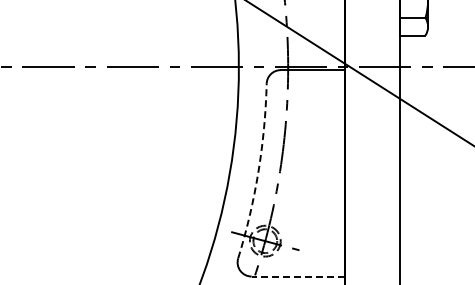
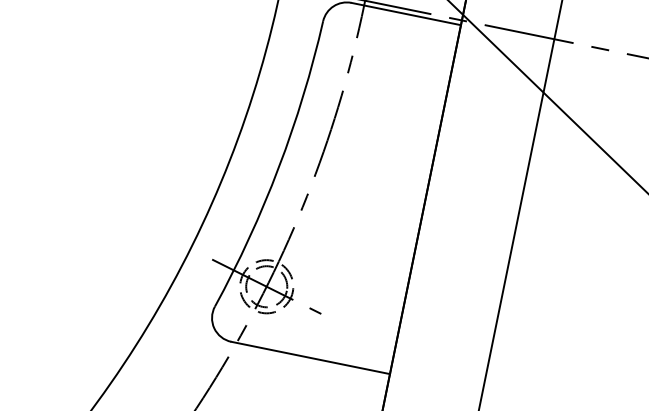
arc: (258, 172) -> (278, 168), dashed -> solid
line: (298, 276) -> (310, 357), dashed -> solid

